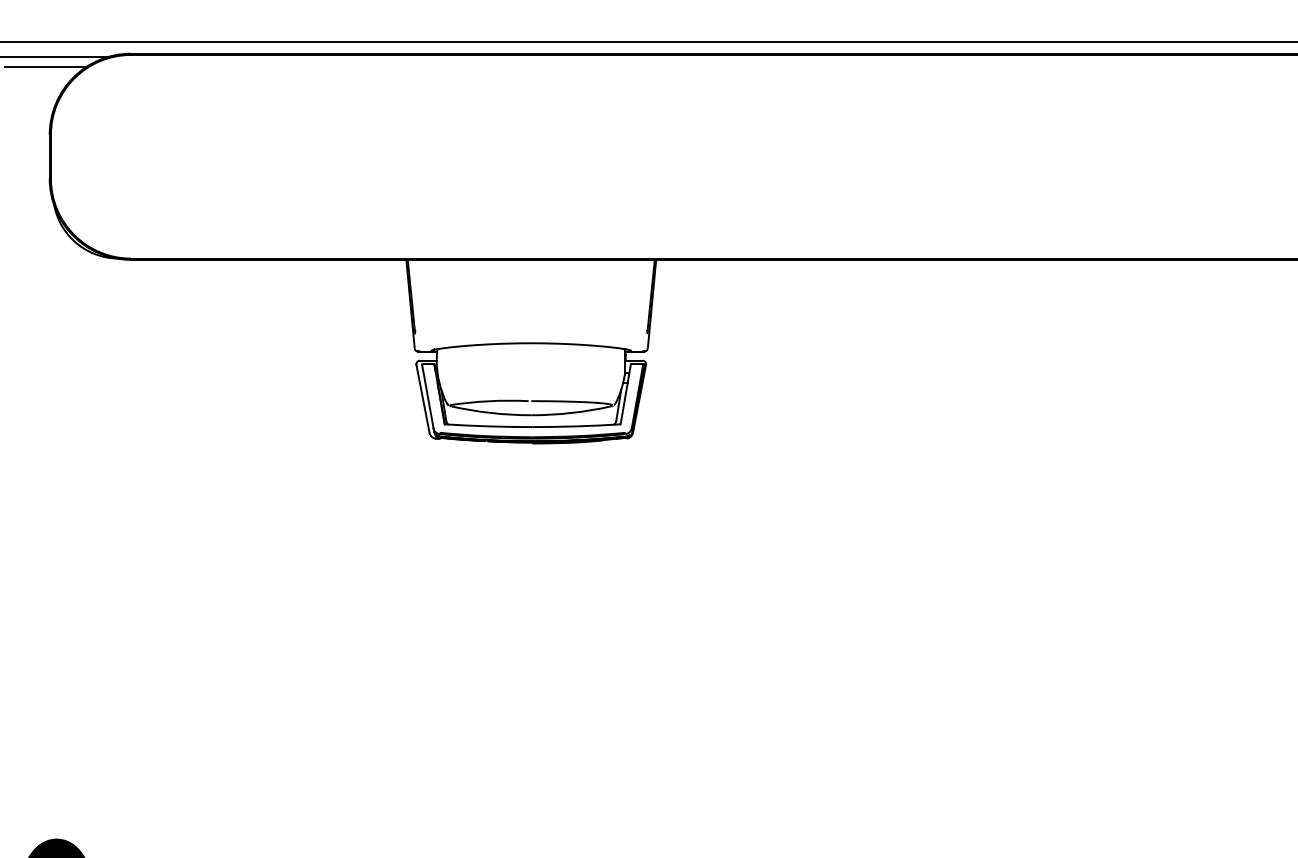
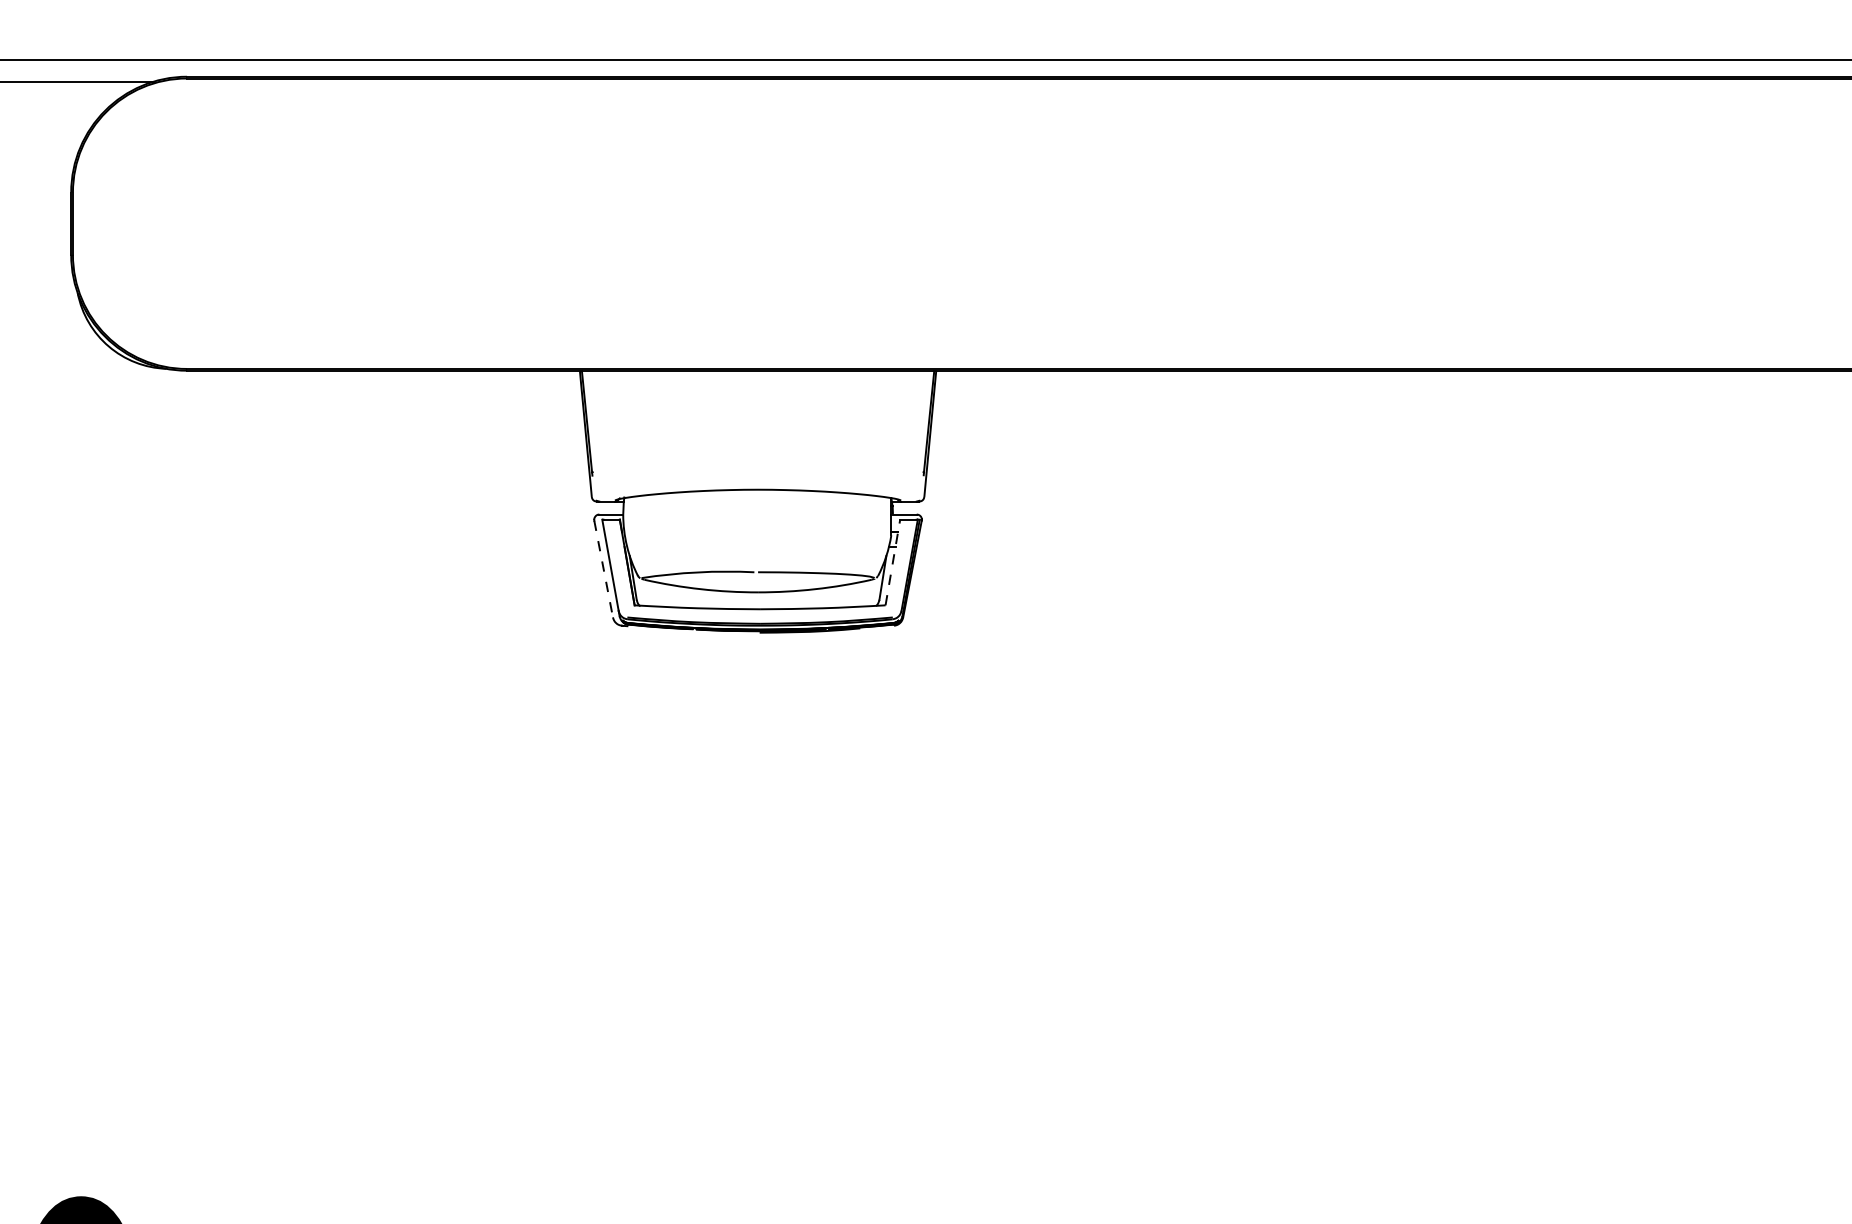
line: (45, 66) -> (65, 95), removed
line: (625, 394) -> (892, 562), solid -> dashed
line: (422, 399) -> (603, 569), solid -> dashed

